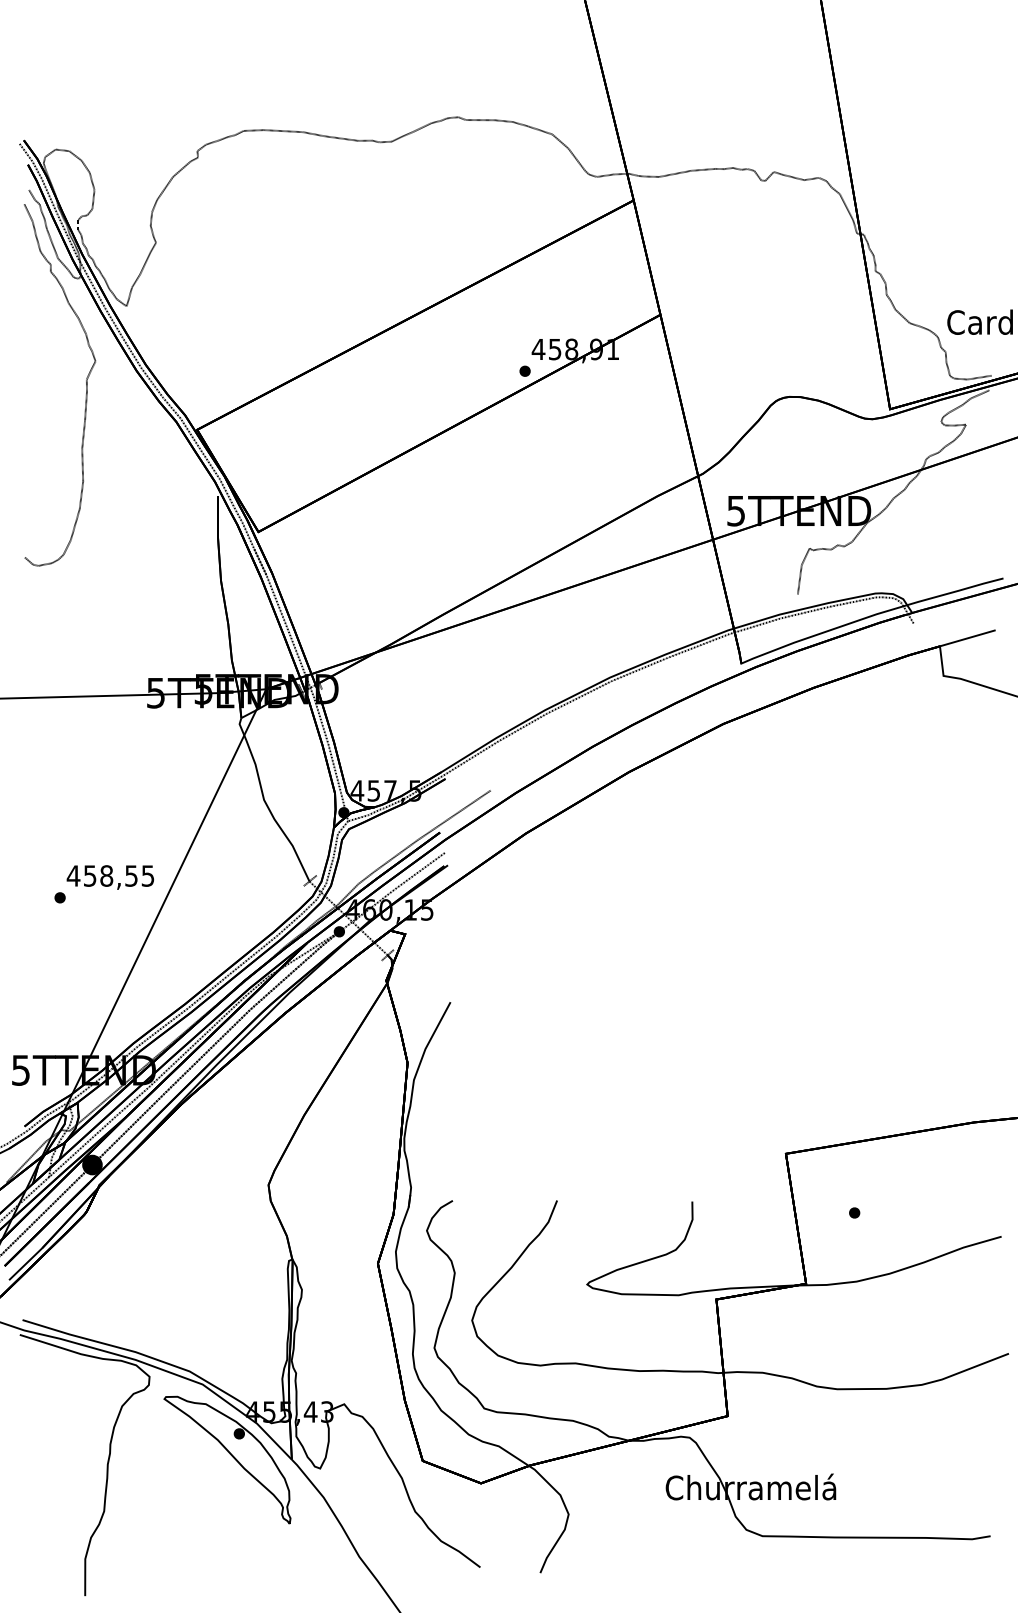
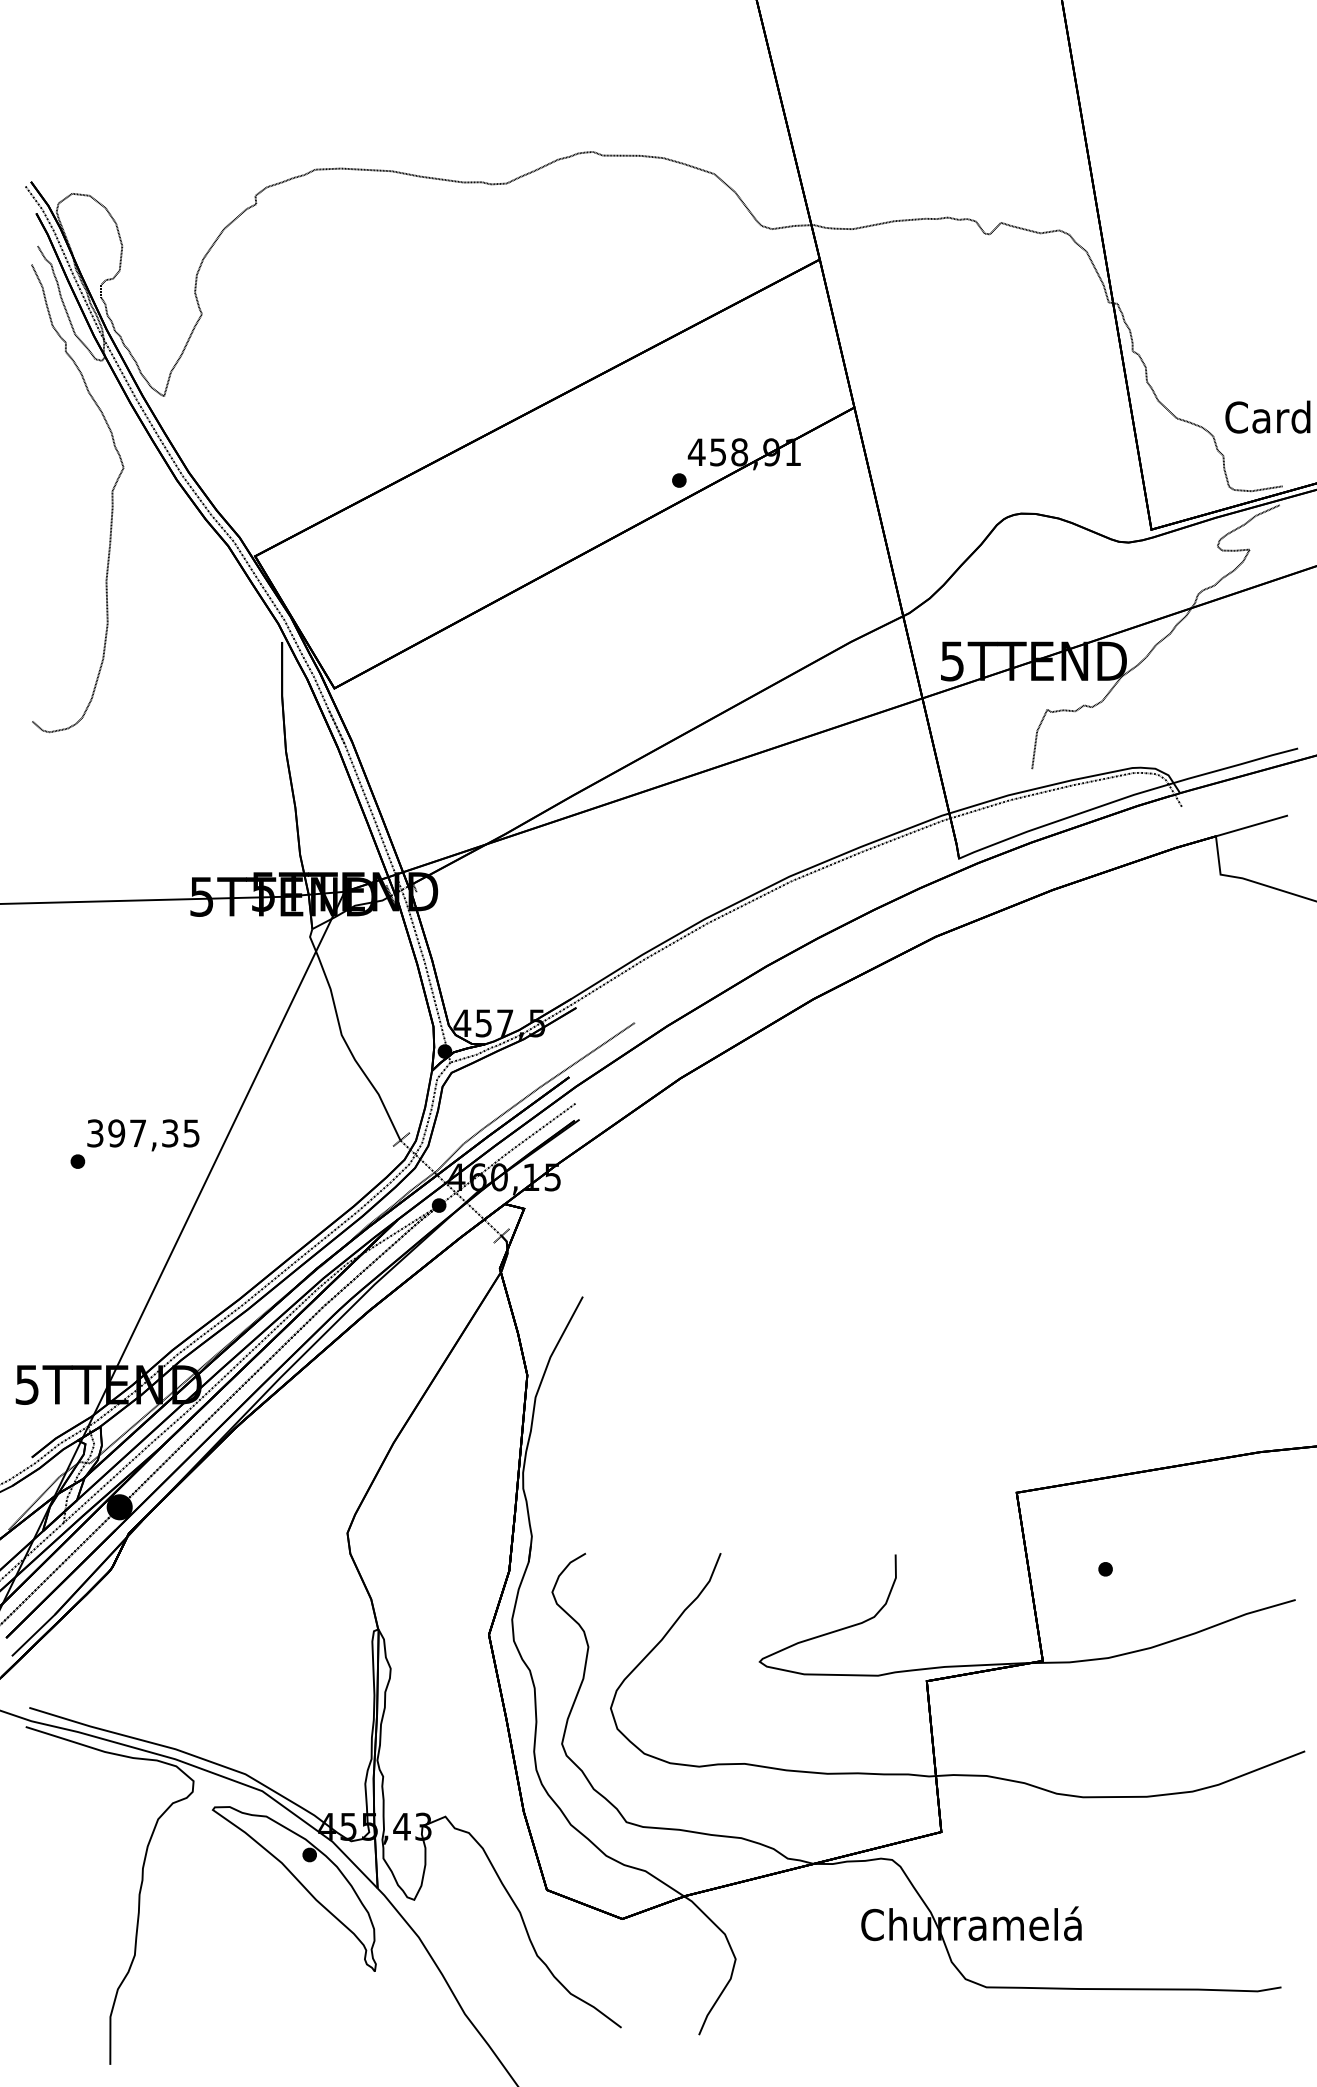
text: (102, 876) -> (132, 1133), 458,55 -> 397,35

